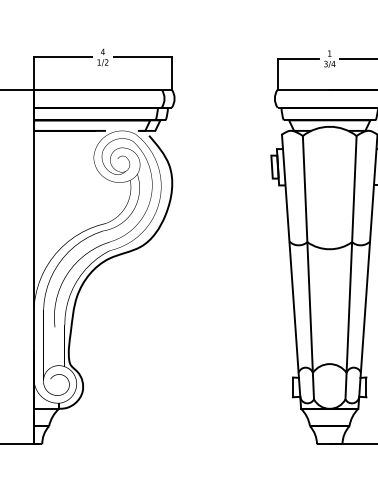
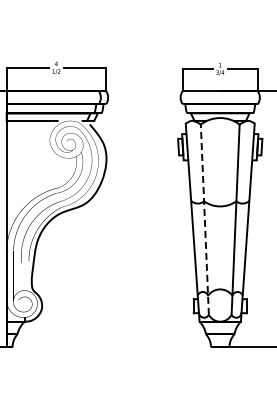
line: (307, 267) -> (204, 219), solid -> dashed

